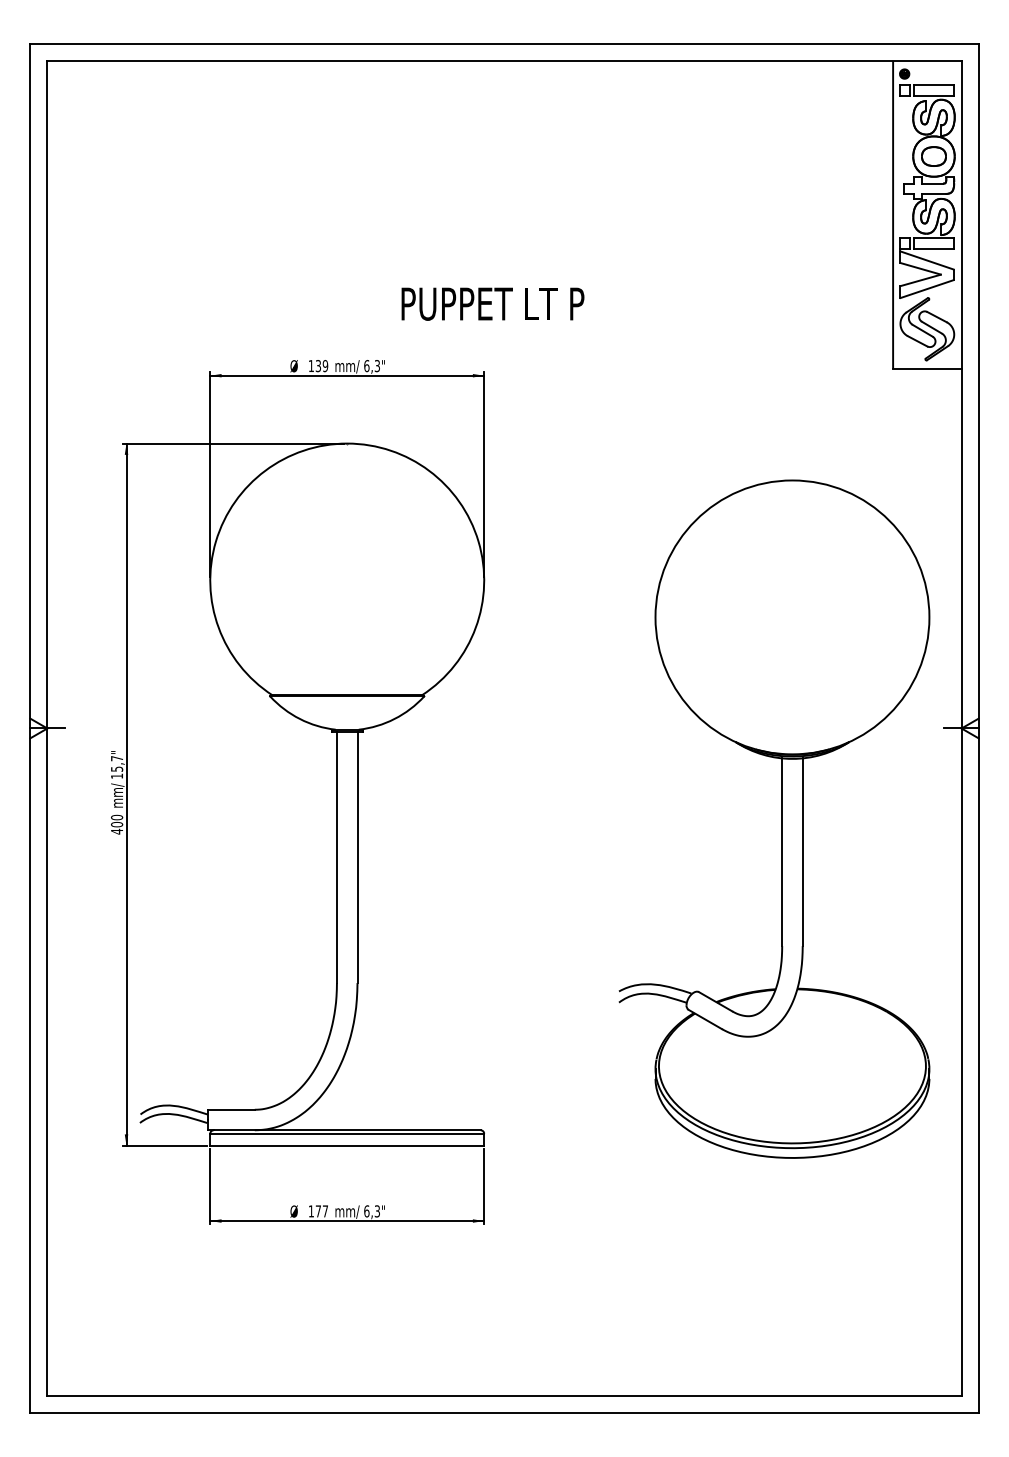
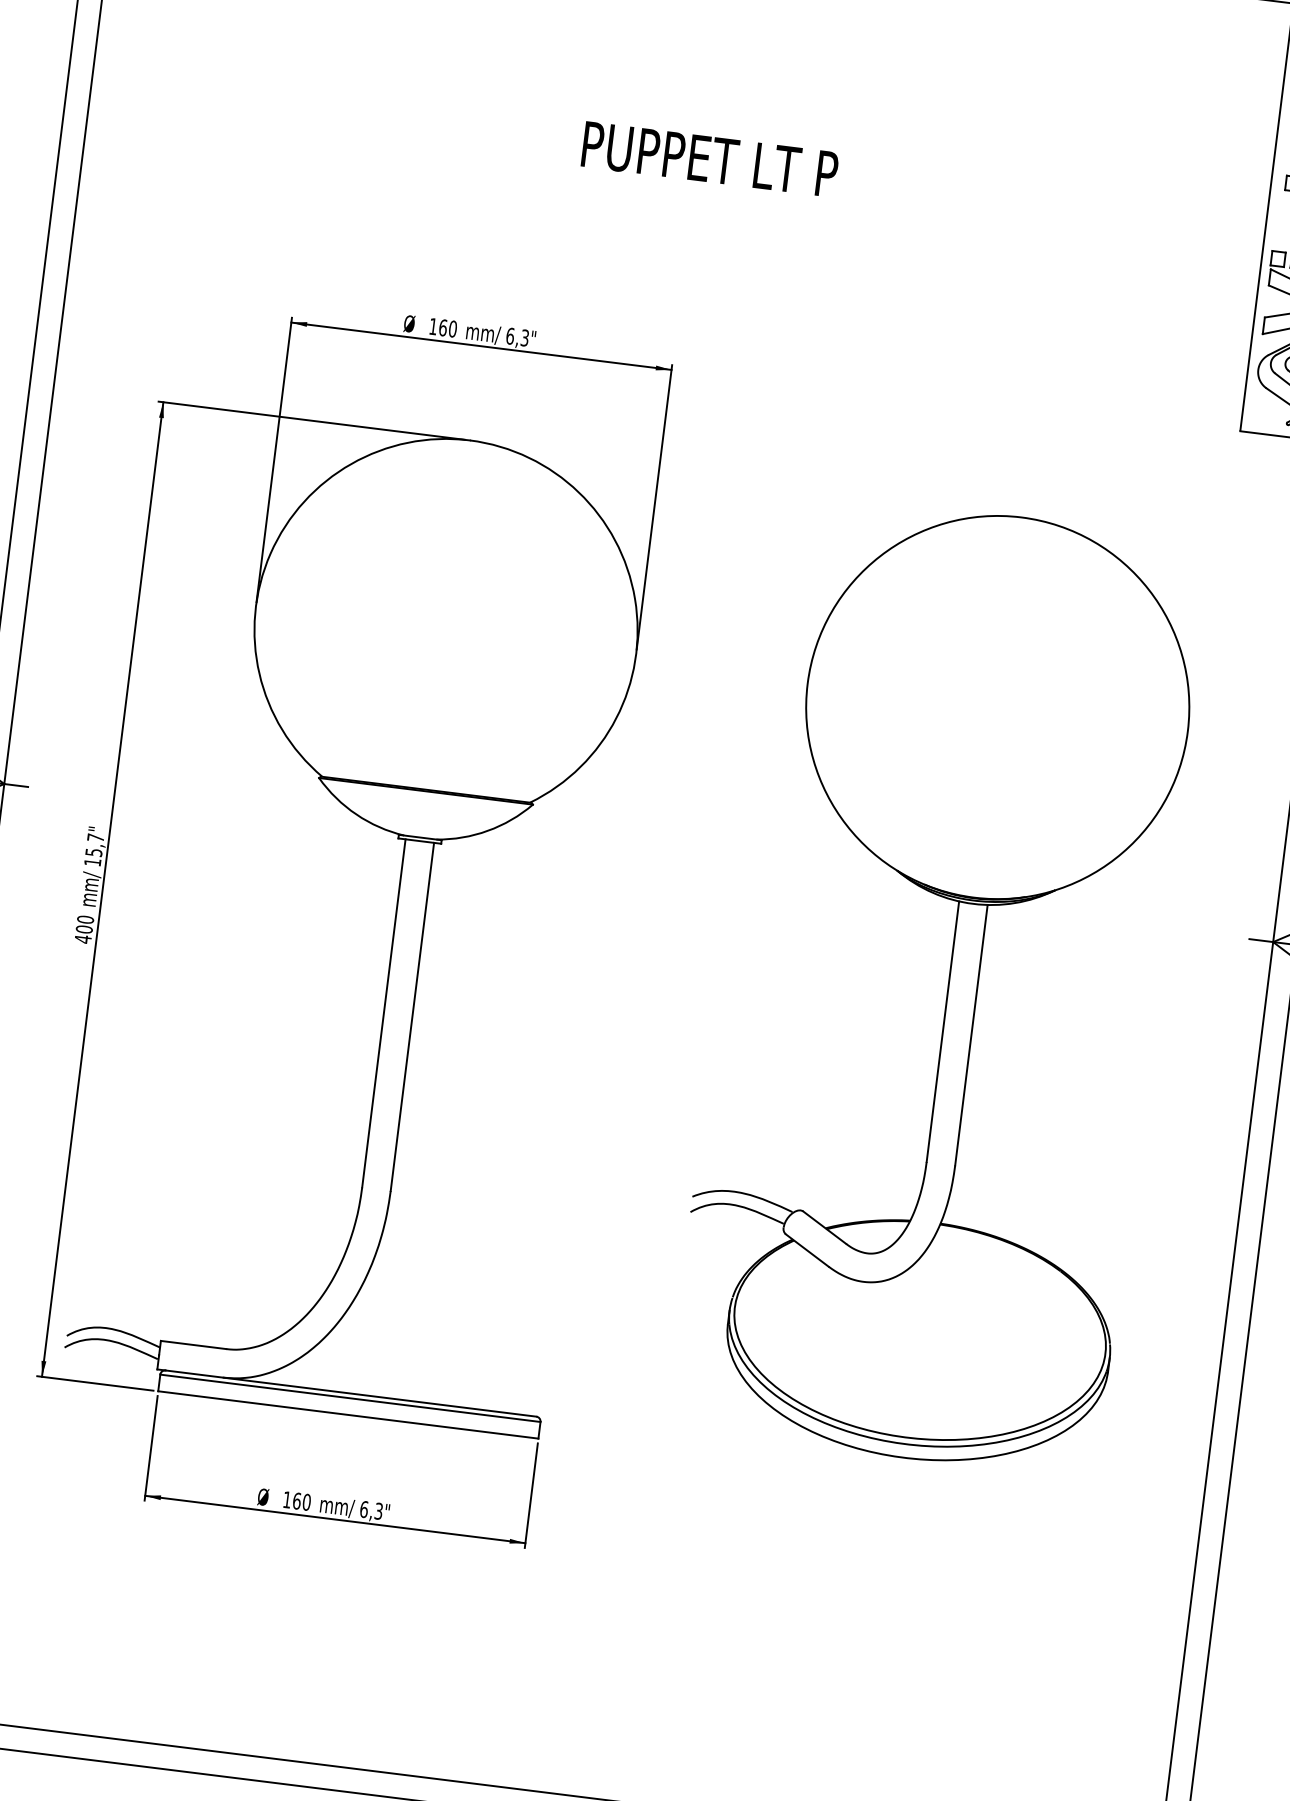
text: (492, 303) -> (709, 158), moved
text: (321, 366) -> (447, 328), 139 -> 160
part: (781, 818) -> (947, 984), moved
text: (321, 1211) -> (301, 1501), 177 -> 160

